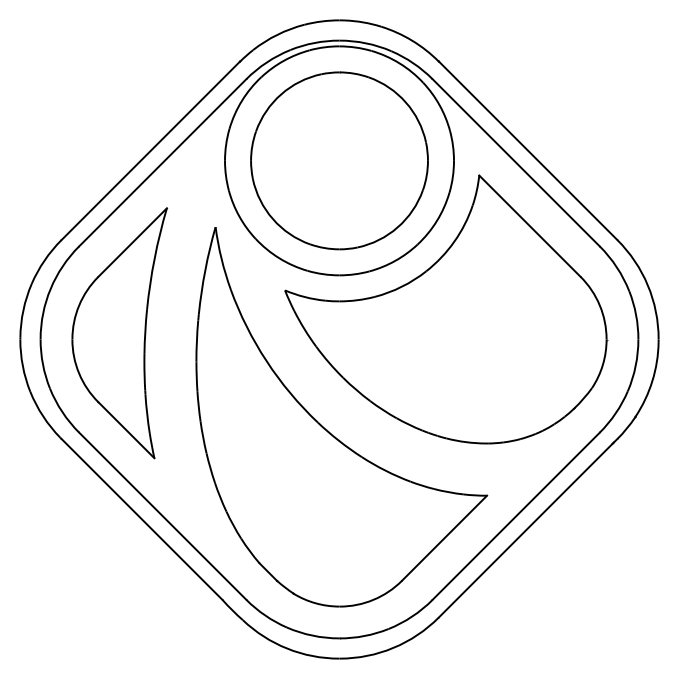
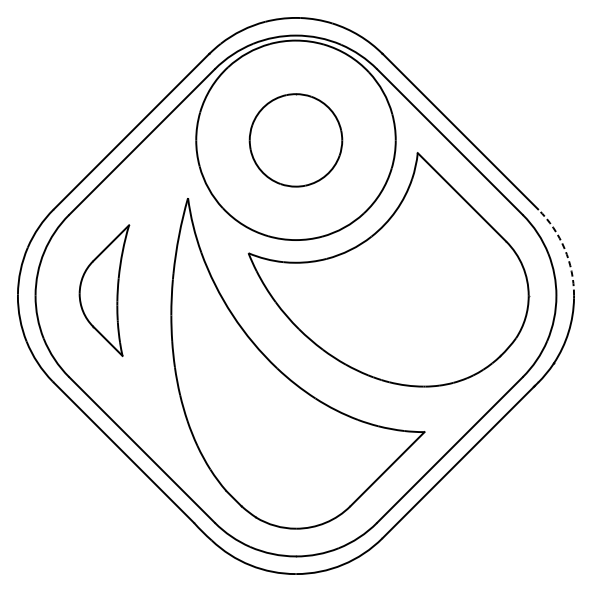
part: (339, 160) -> (296, 140), size x0.6
arc: (647, 285) -> (564, 248), solid -> dashed
part: (119, 333) -> (104, 290), size x0.6

